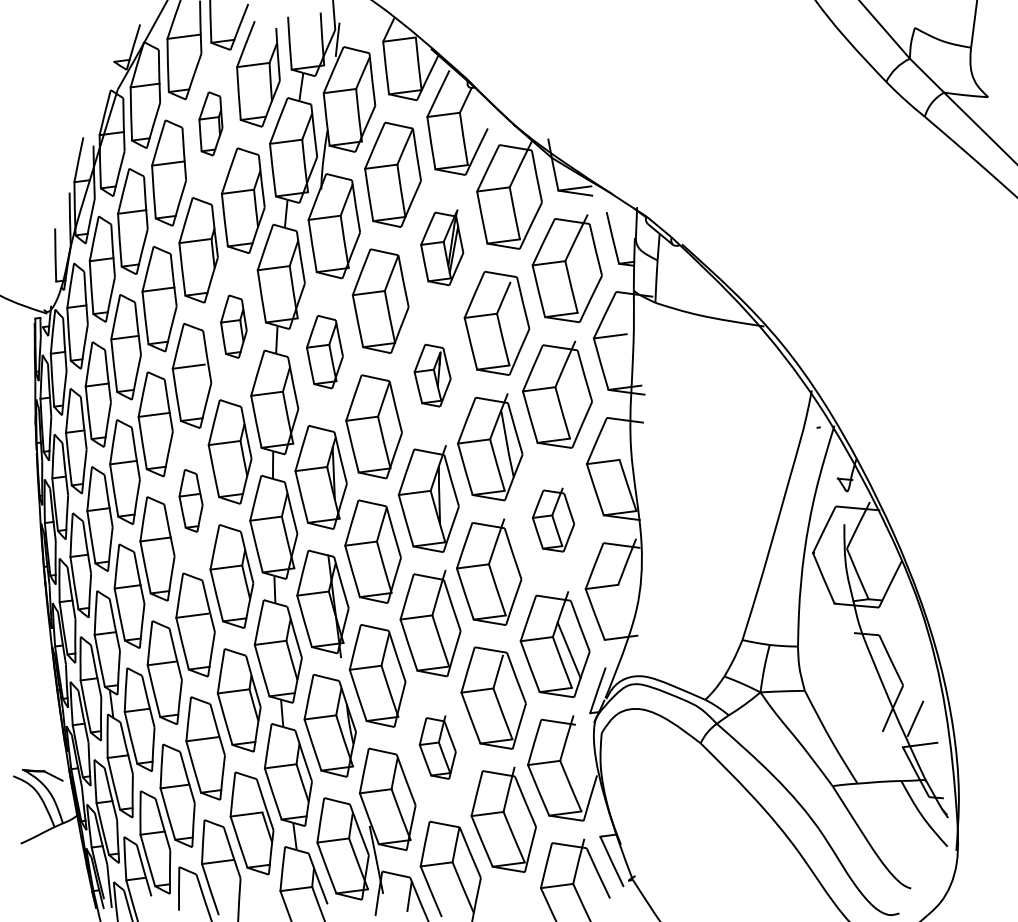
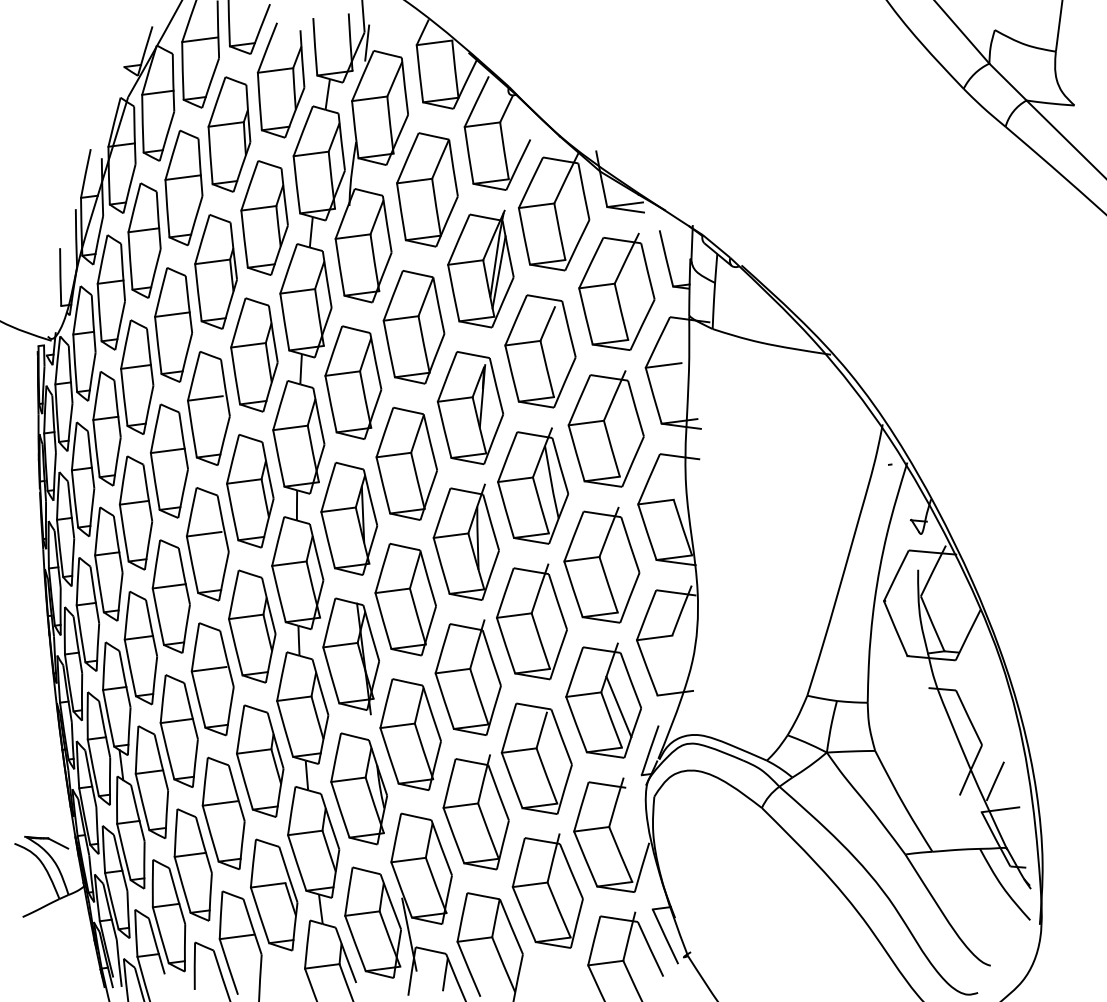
part: (210, 123) -> (229, 134), size x1.67
part: (441, 247) -> (480, 268), size x1.43
part: (233, 326) -> (254, 354), size x1.67
part: (325, 352) -> (353, 382), size x1.43
part: (432, 375) -> (470, 408), size x1.67
part: (190, 501) -> (207, 544), size x1.67
part: (553, 519) -> (601, 564), size x1.67
part: (437, 747) -> (475, 812), size x1.67

